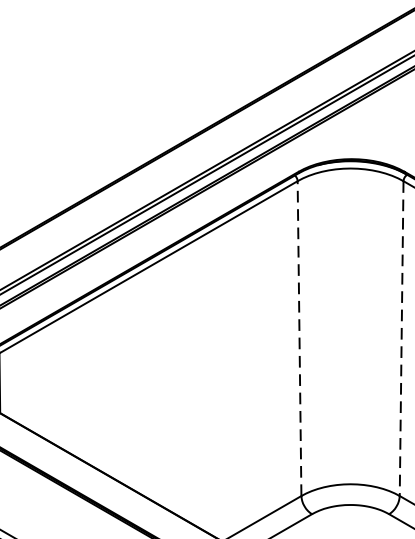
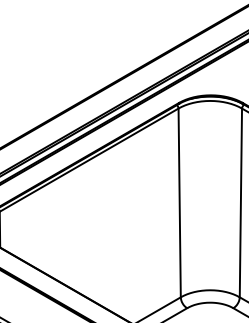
line: (299, 337) -> (179, 202), dashed -> solid
line: (400, 339) -> (240, 203), dashed -> solid

